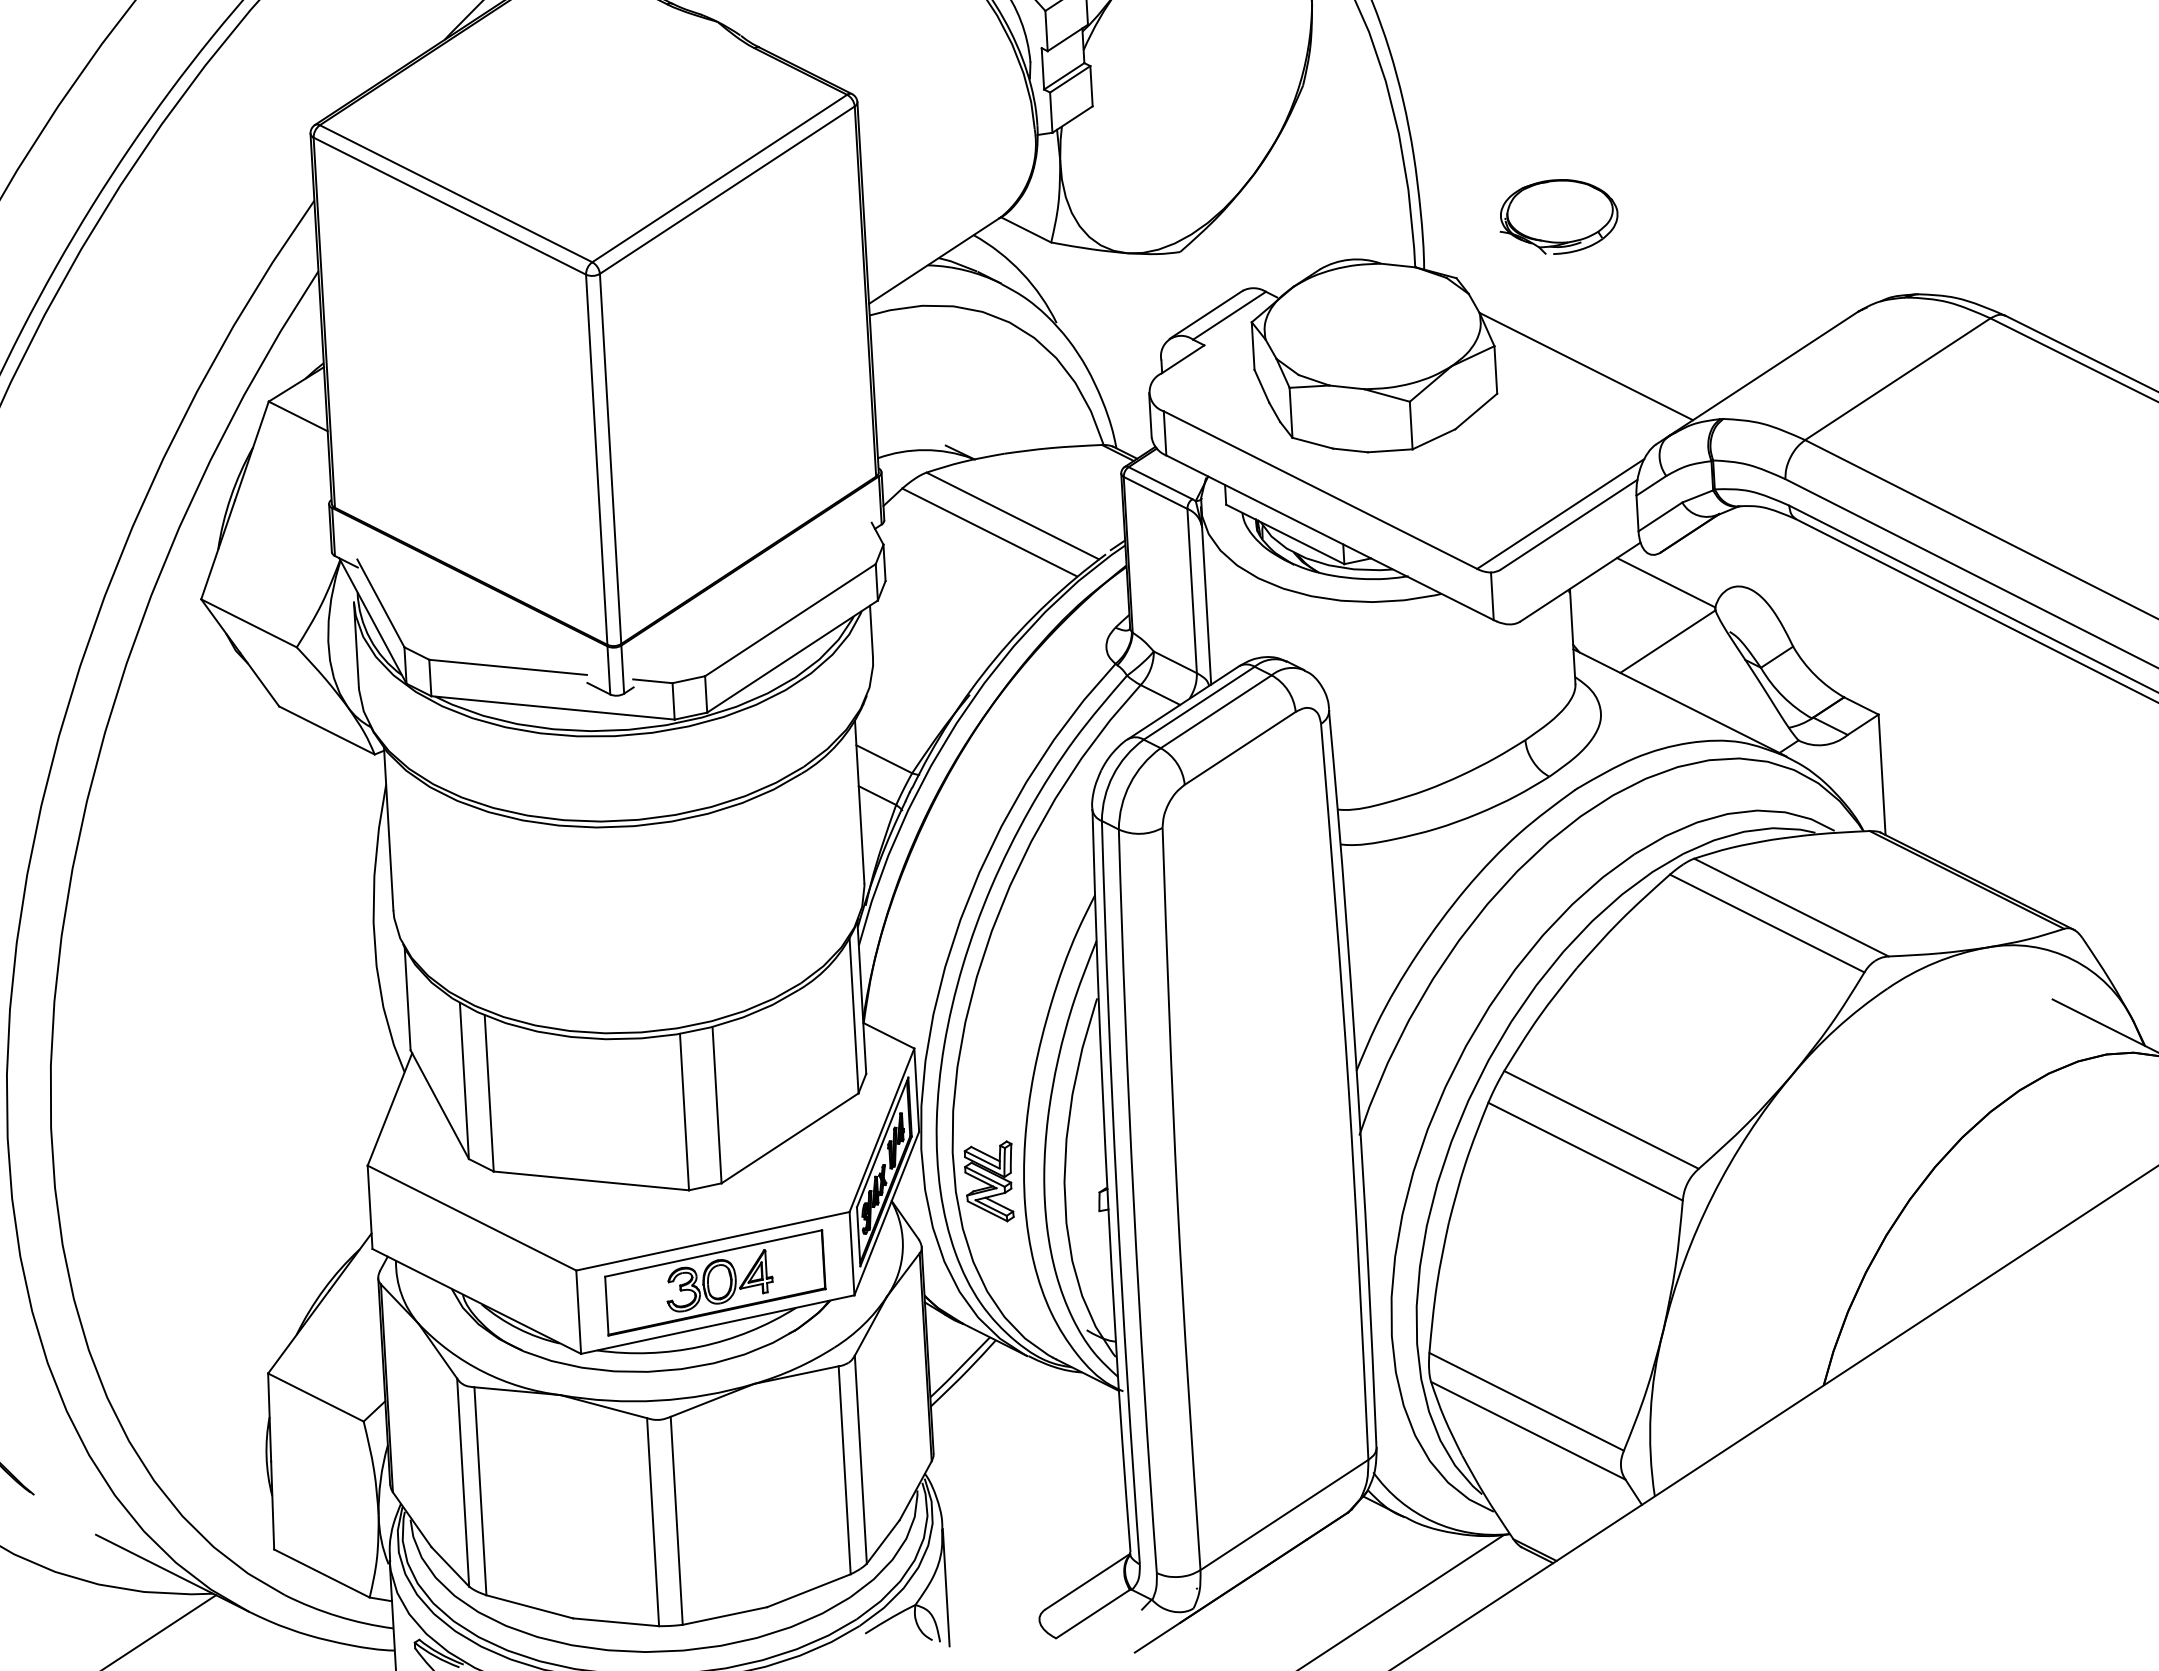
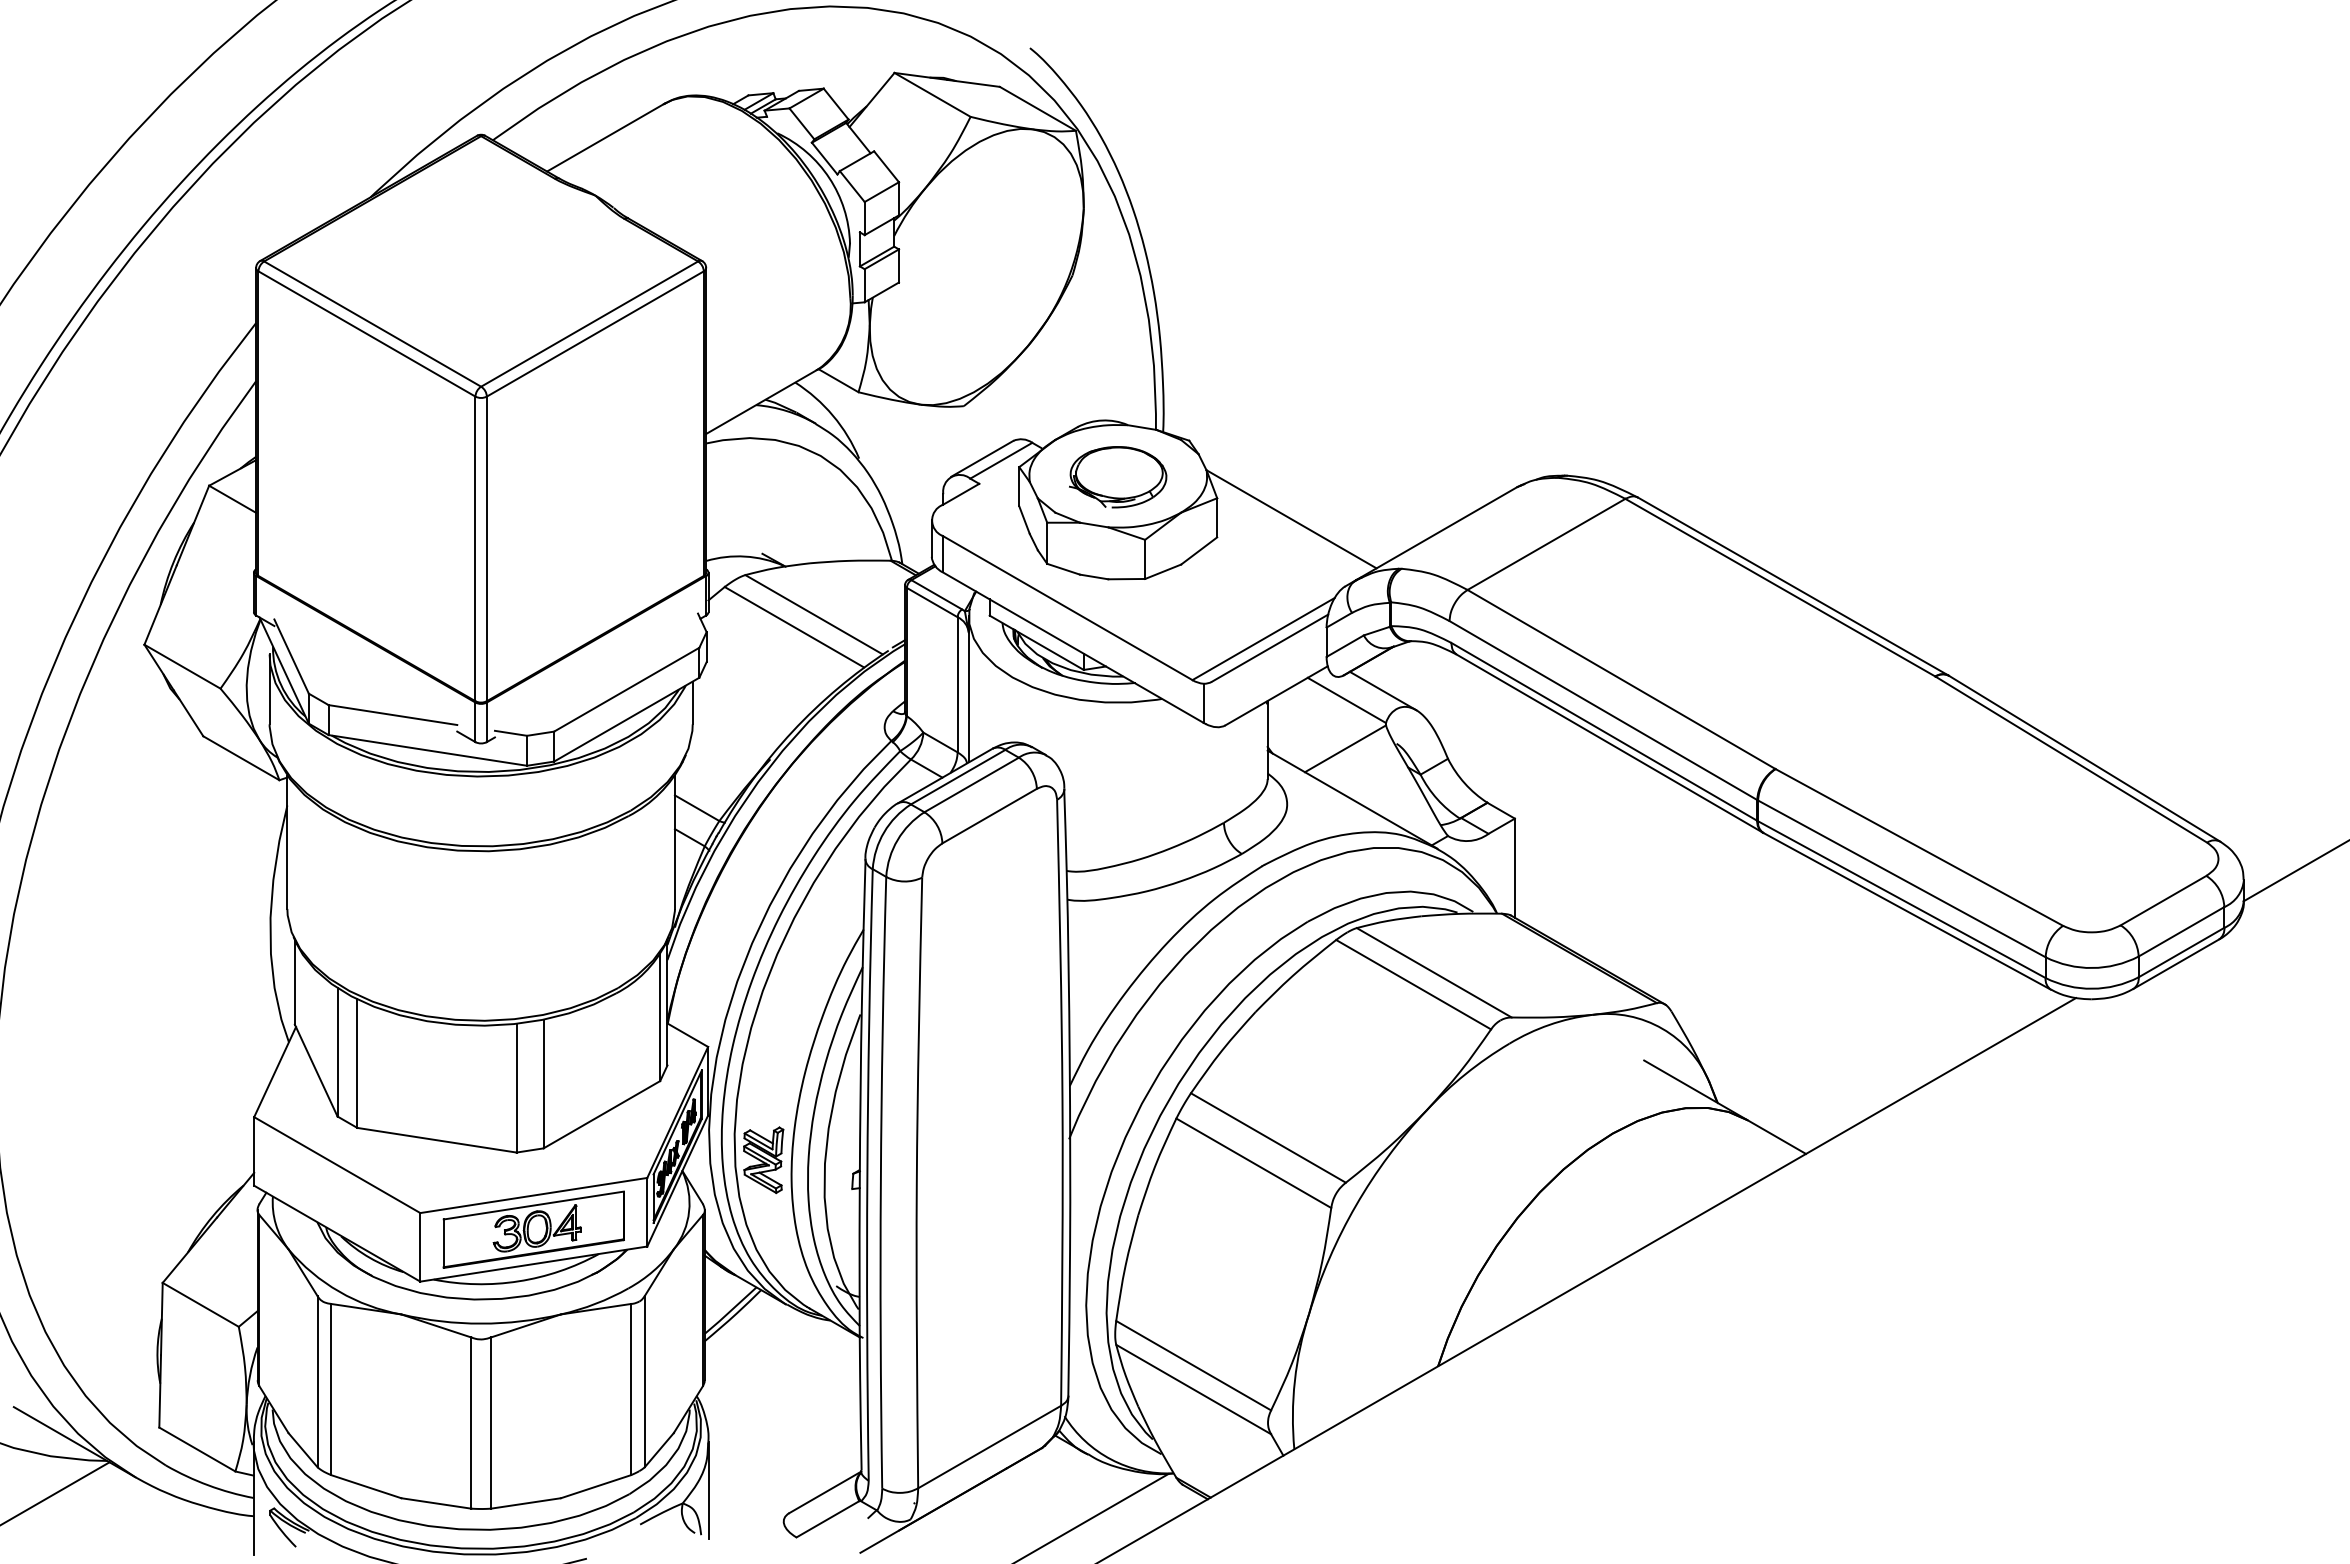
part: (1559, 217) -> (1118, 477), moved
line: (1708, 568) -> (1382, 690), added

